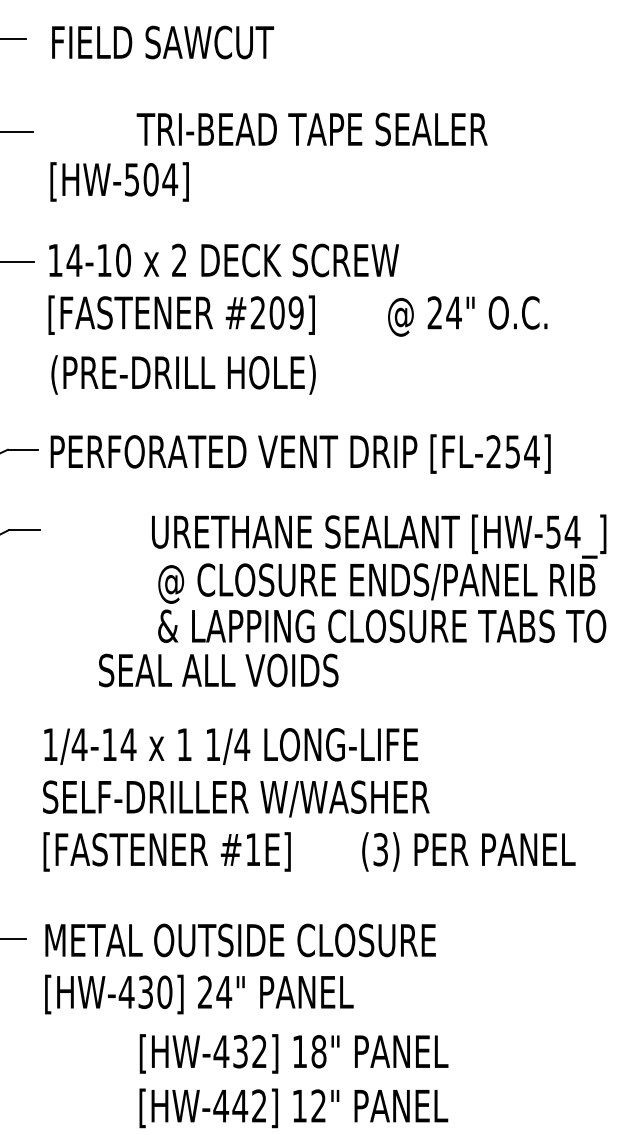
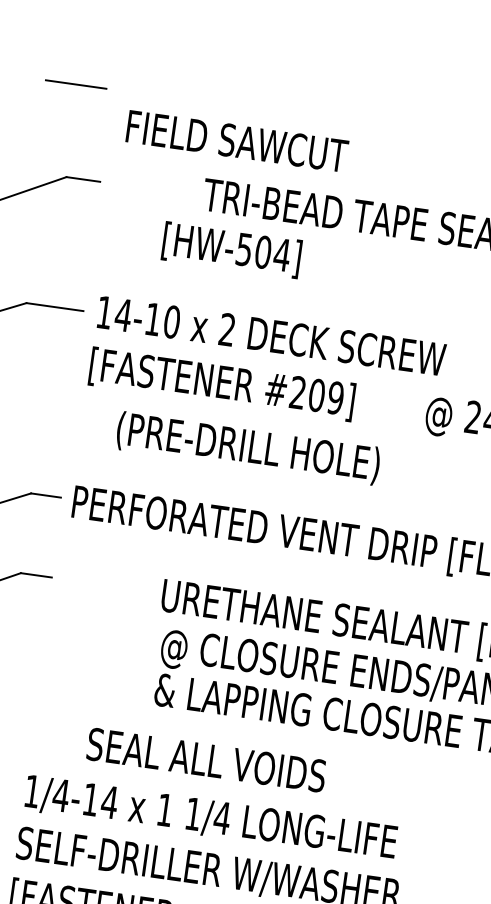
text: (162, 42) -> (236, 141), moved
text: (119, 181) -> (231, 249), moved
text: (183, 374) -> (248, 447), moved
text: (218, 670) -> (206, 760), moved

